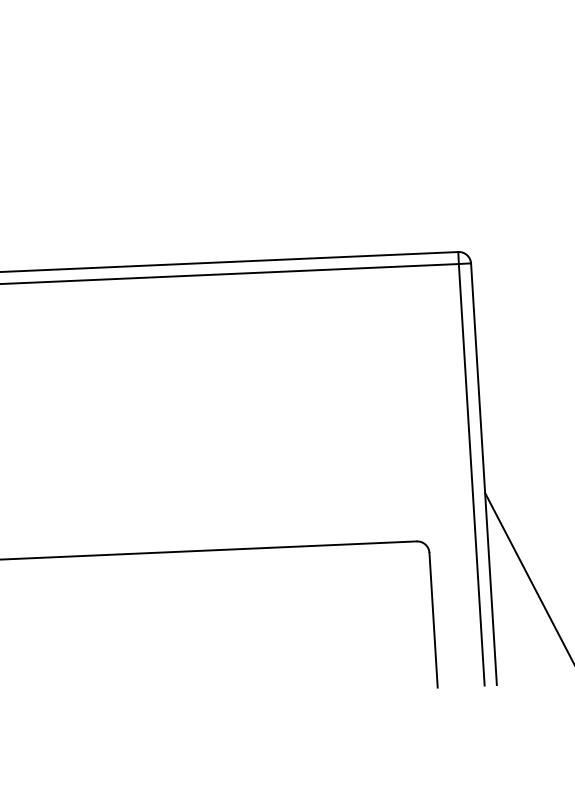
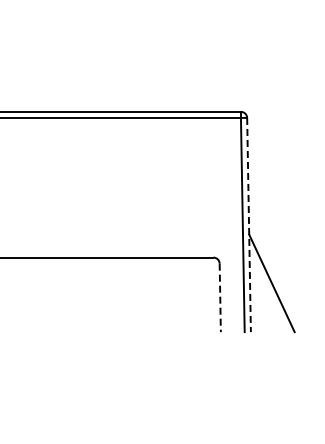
line: (484, 475) -> (249, 225), solid -> dashed
line: (434, 621) -> (220, 298), solid -> dashed

